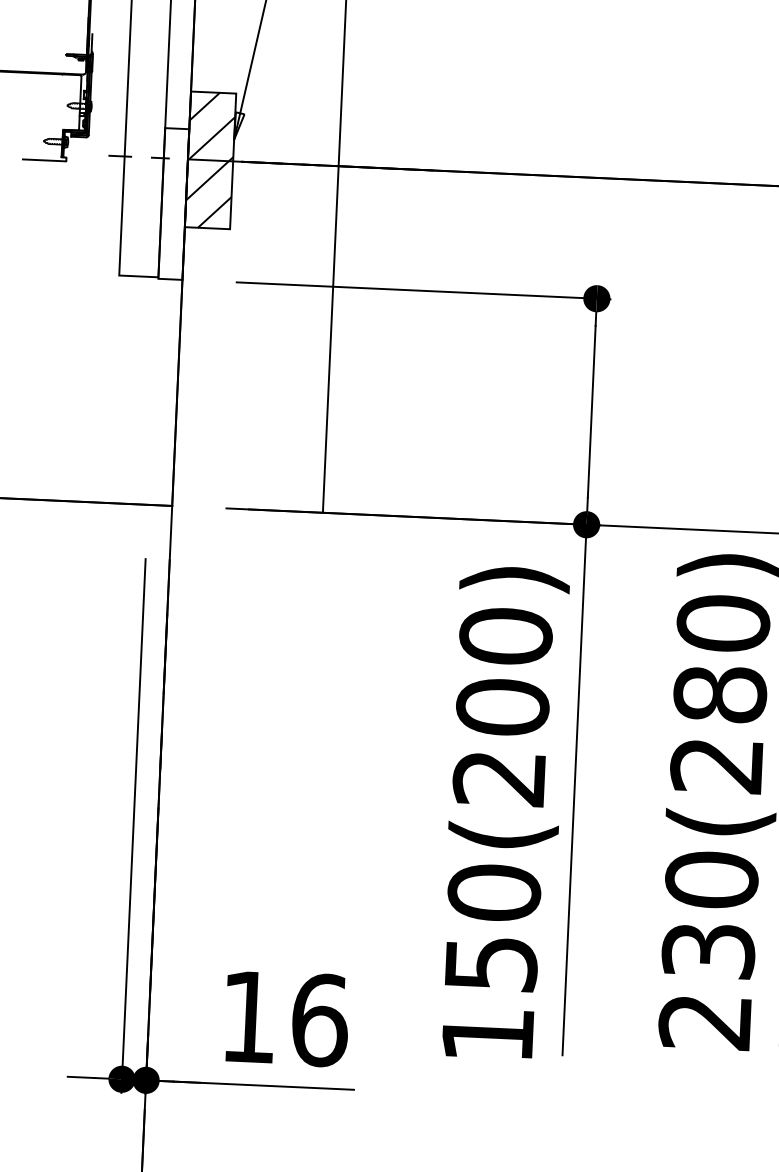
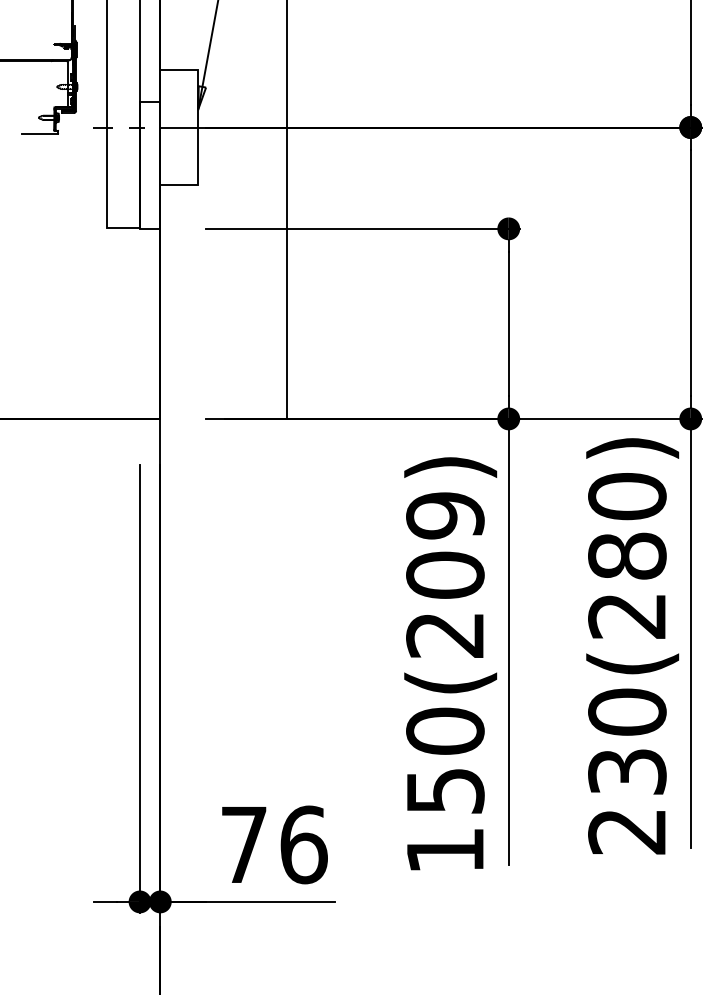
hatch: (210, 160) -> (179, 127), removed
text: (506, 636) -> (445, 515), 150(200) -> 150(209)
text: (249, 1016) -> (244, 844), 16 -> 76

